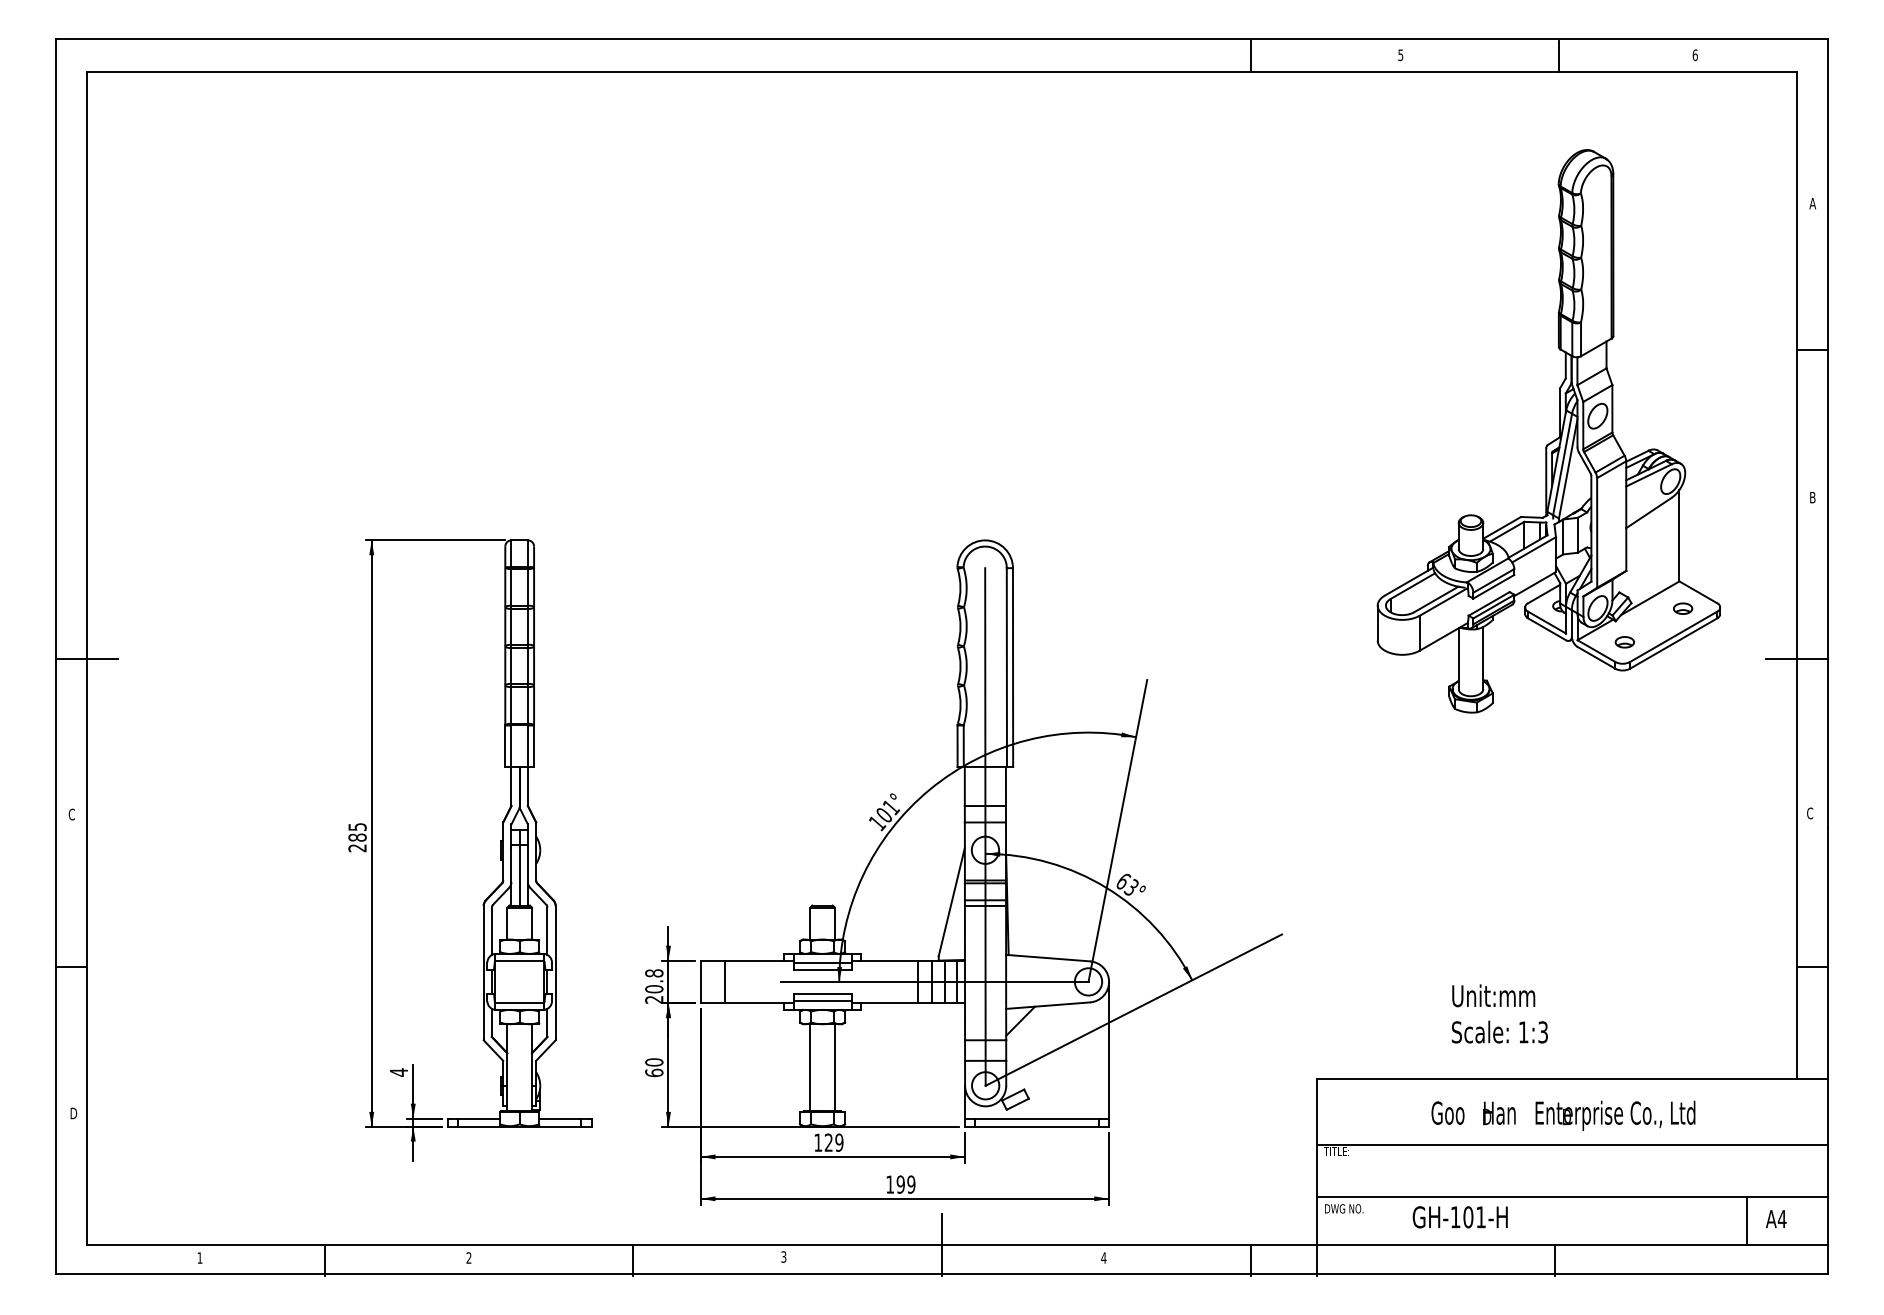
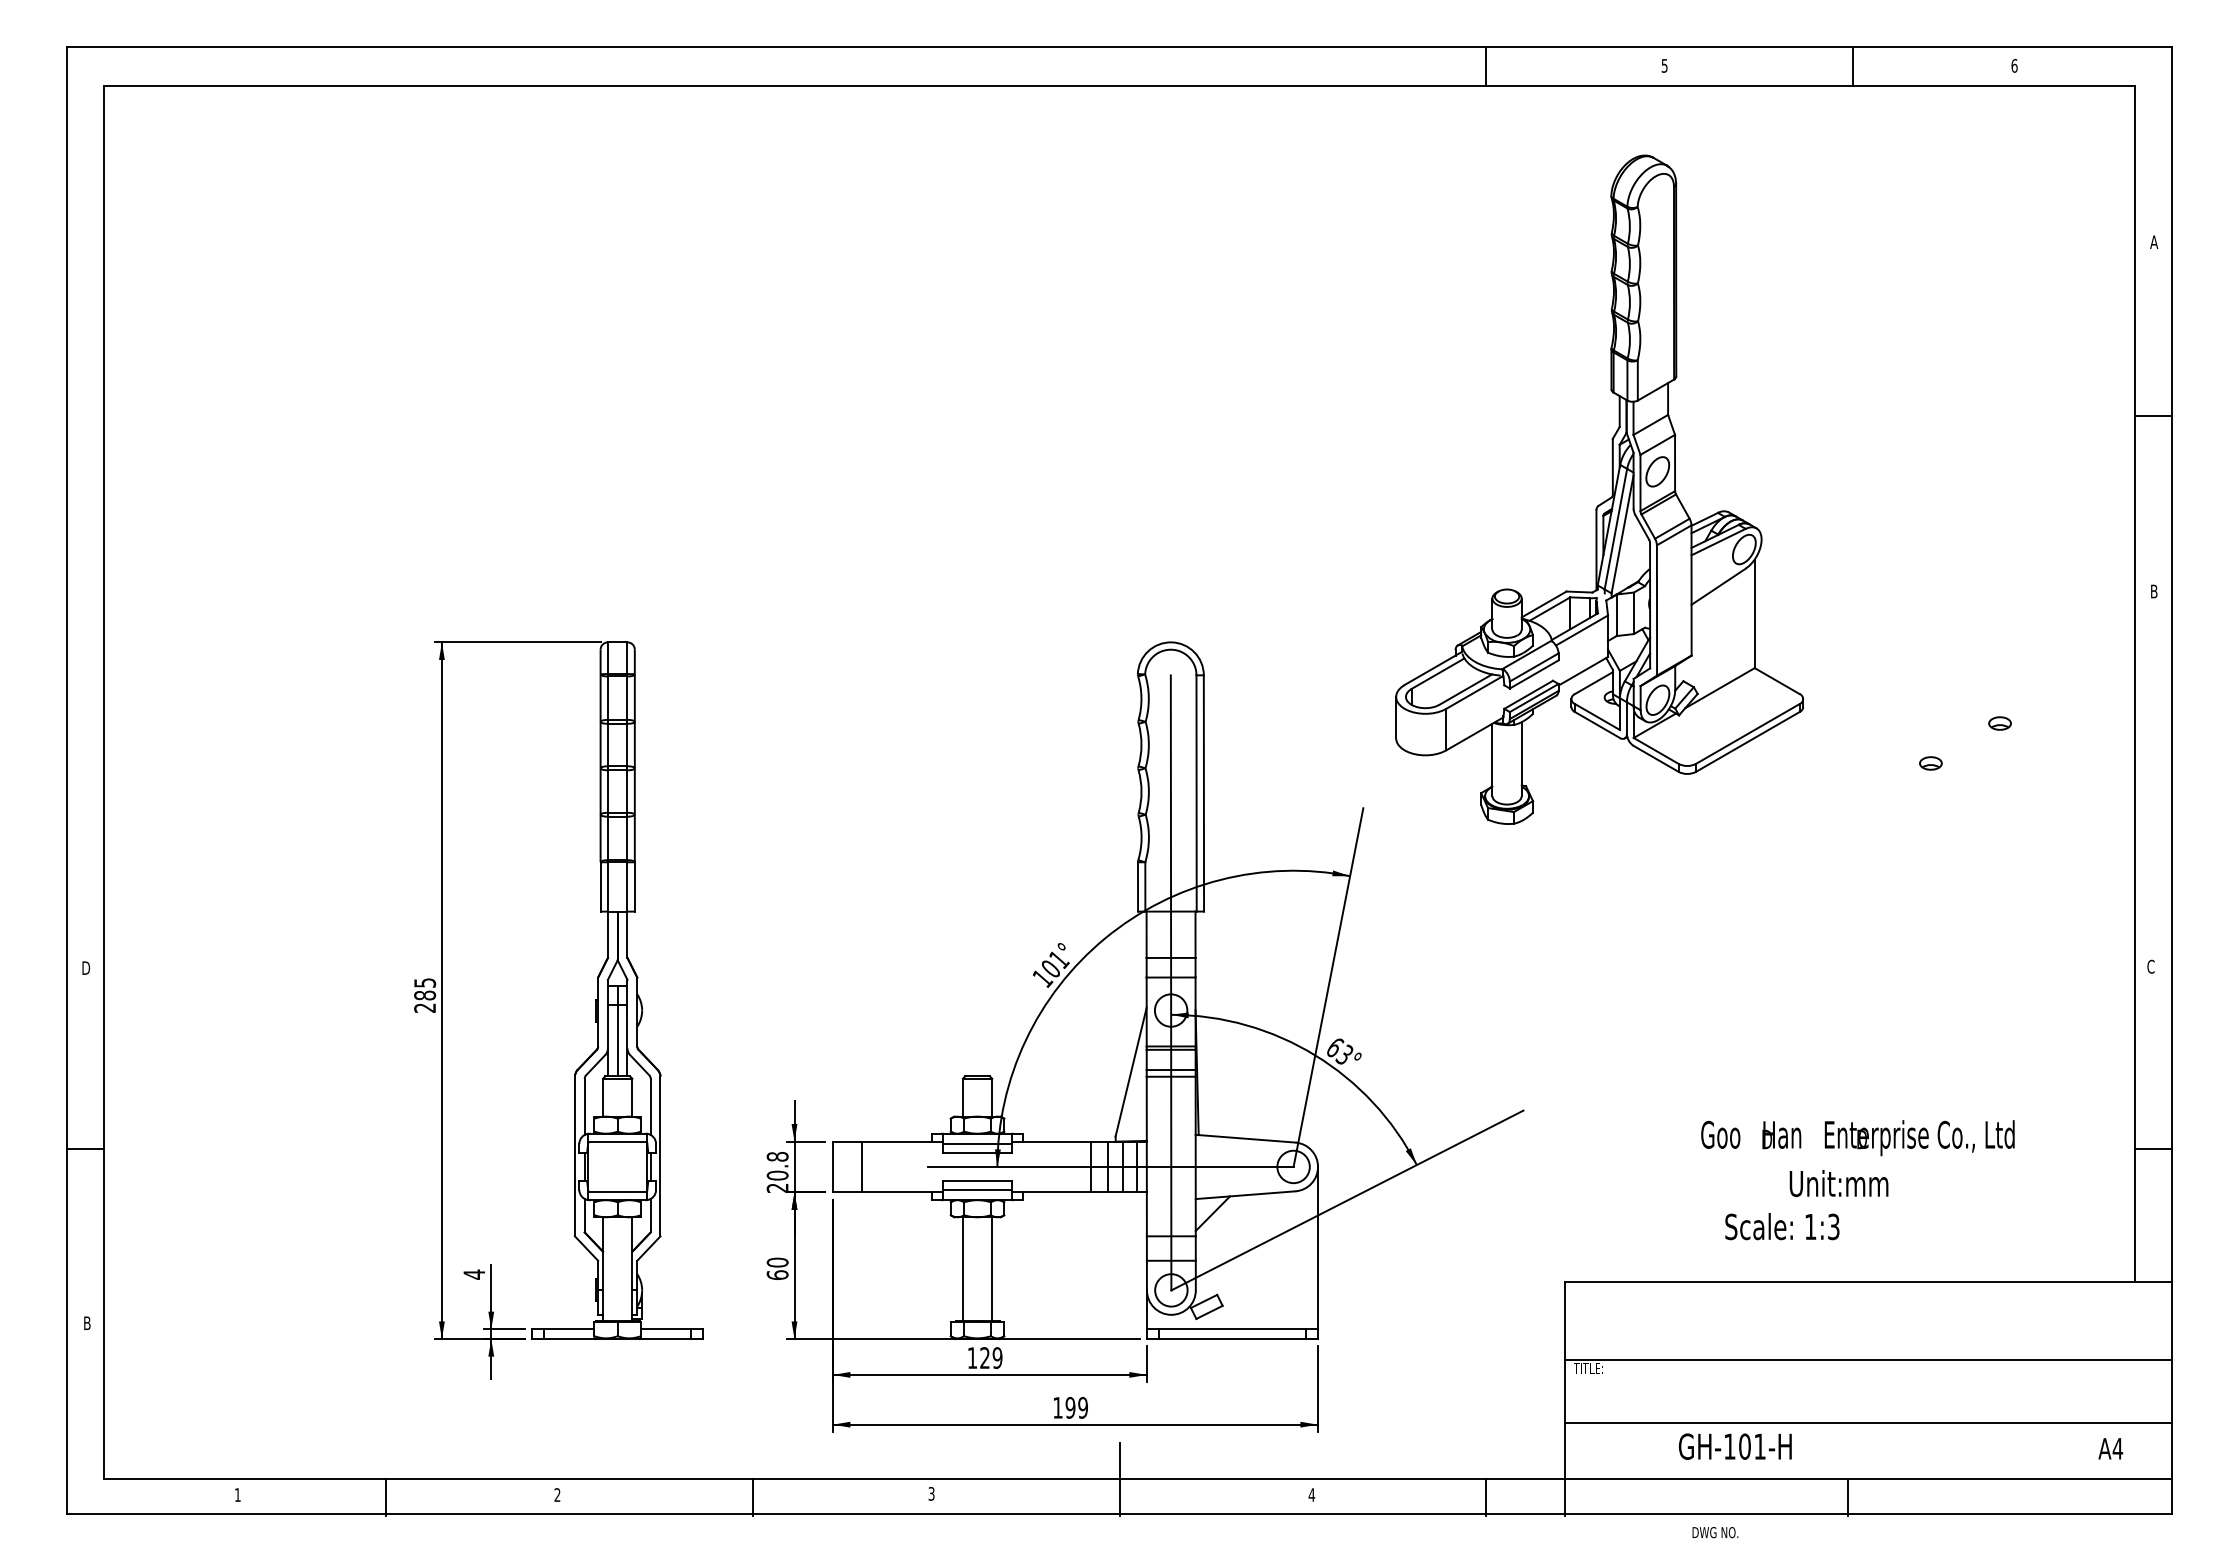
part: (1554, 439) -> (1606, 499), moved
line: (86, 658) -> (103, 782), removed
line: (1796, 658) -> (2134, 782), removed
text: (72, 814) -> (86, 968), C -> D
text: (1493, 995) -> (1838, 1183), moved
text: (74, 1113) -> (88, 1323), D -> B
text: (1563, 1116) -> (1857, 1138), moved
text: (1344, 1208) -> (1715, 1532), moved
line: (1747, 1220) -> (2076, 1450), removed

